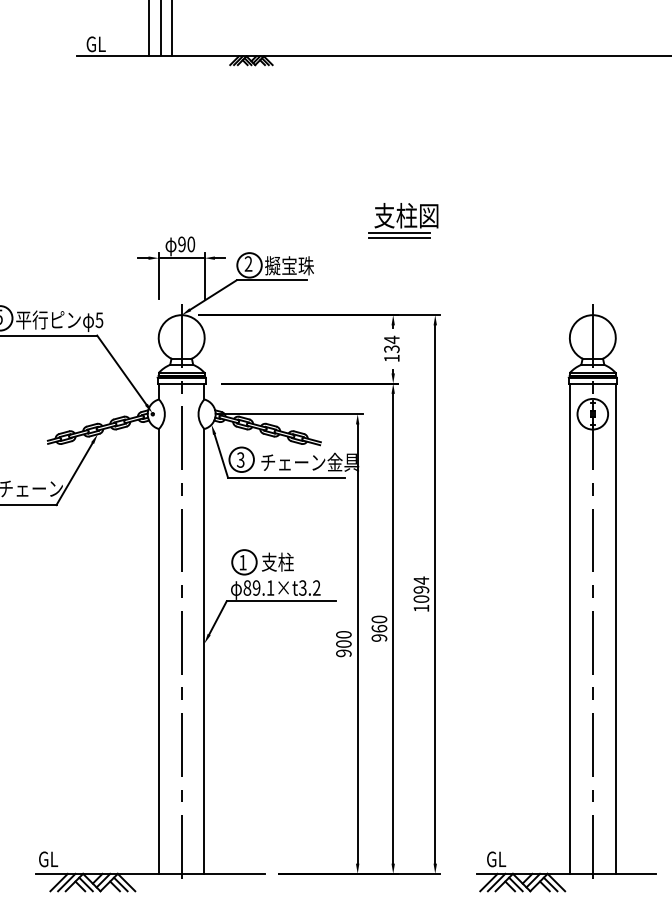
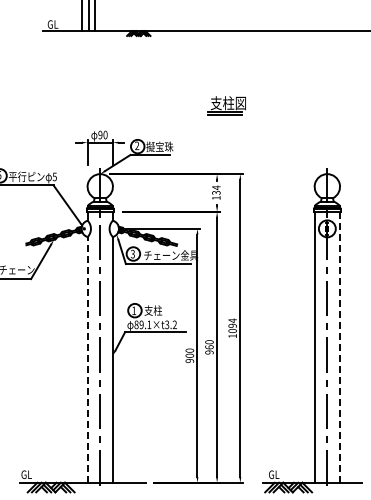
part: (402, 219) -> (226, 105), moved
line: (614, 627) -> (339, 346), solid -> dashed
line: (158, 650) -> (87, 359), solid -> dashed

